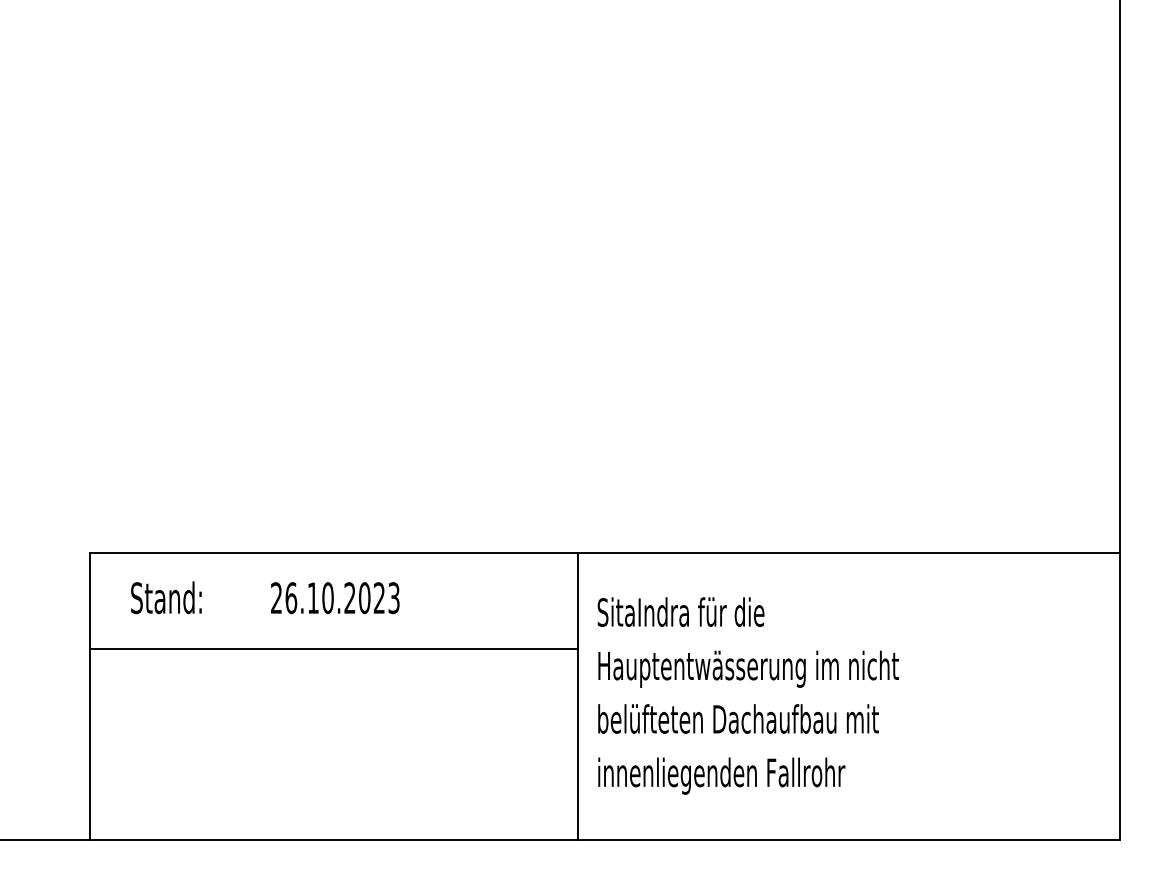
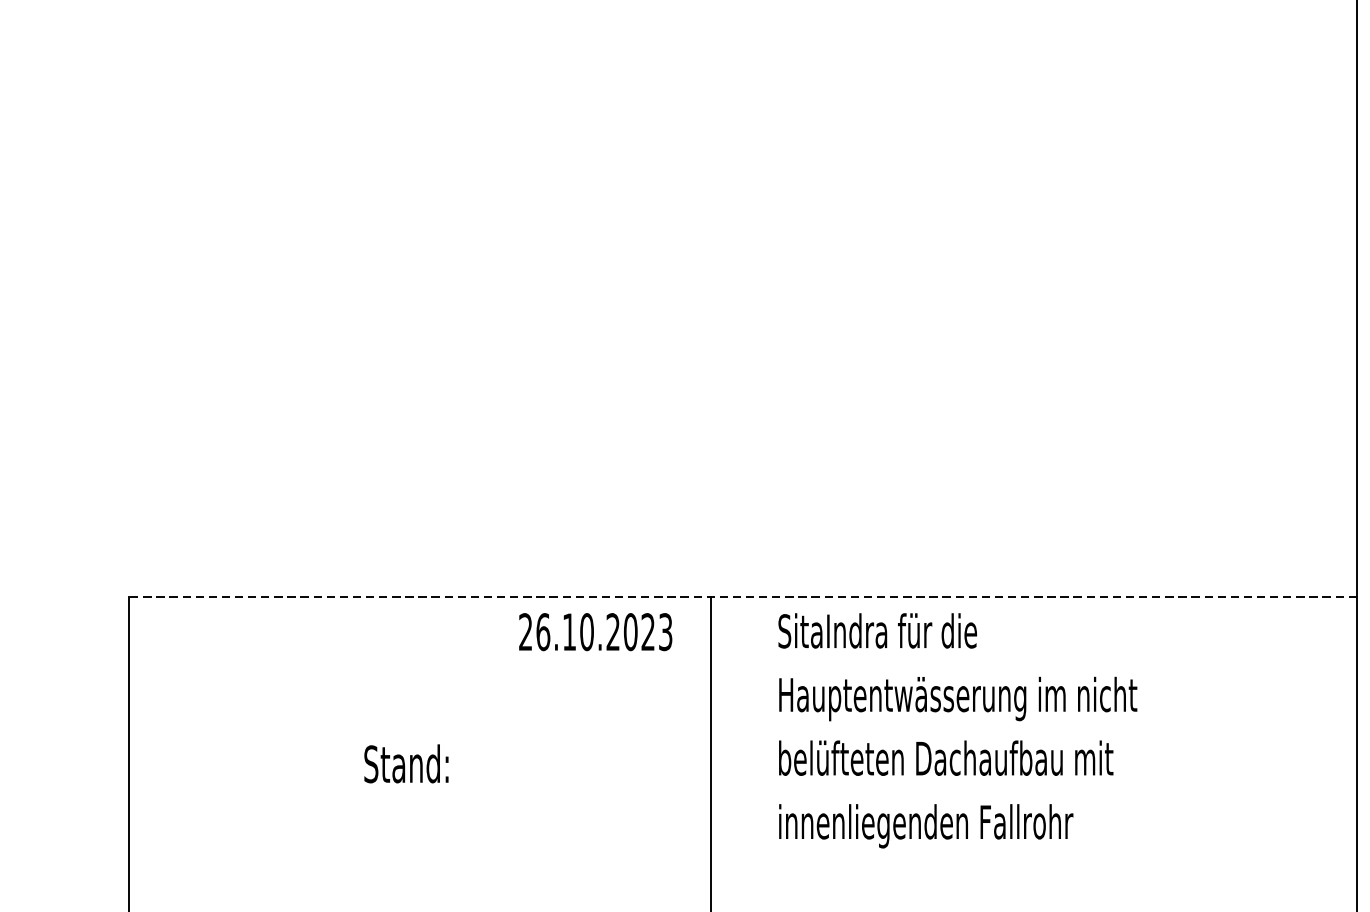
line: (604, 553) -> (742, 596), solid -> dashed
text: (166, 597) -> (406, 763), moved
text: (335, 598) -> (595, 632), moved
line: (333, 648) -> (419, 709), removed
text: (747, 695) -> (956, 730), moved

